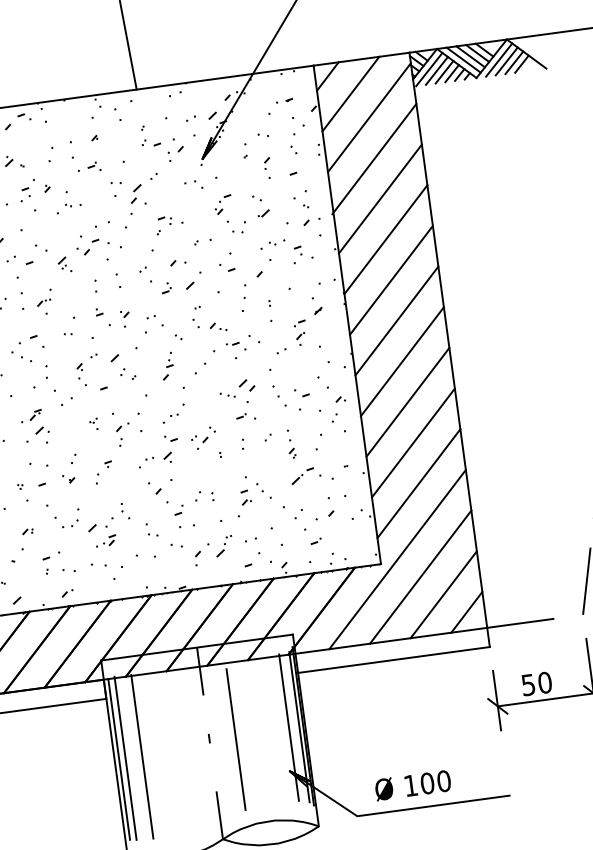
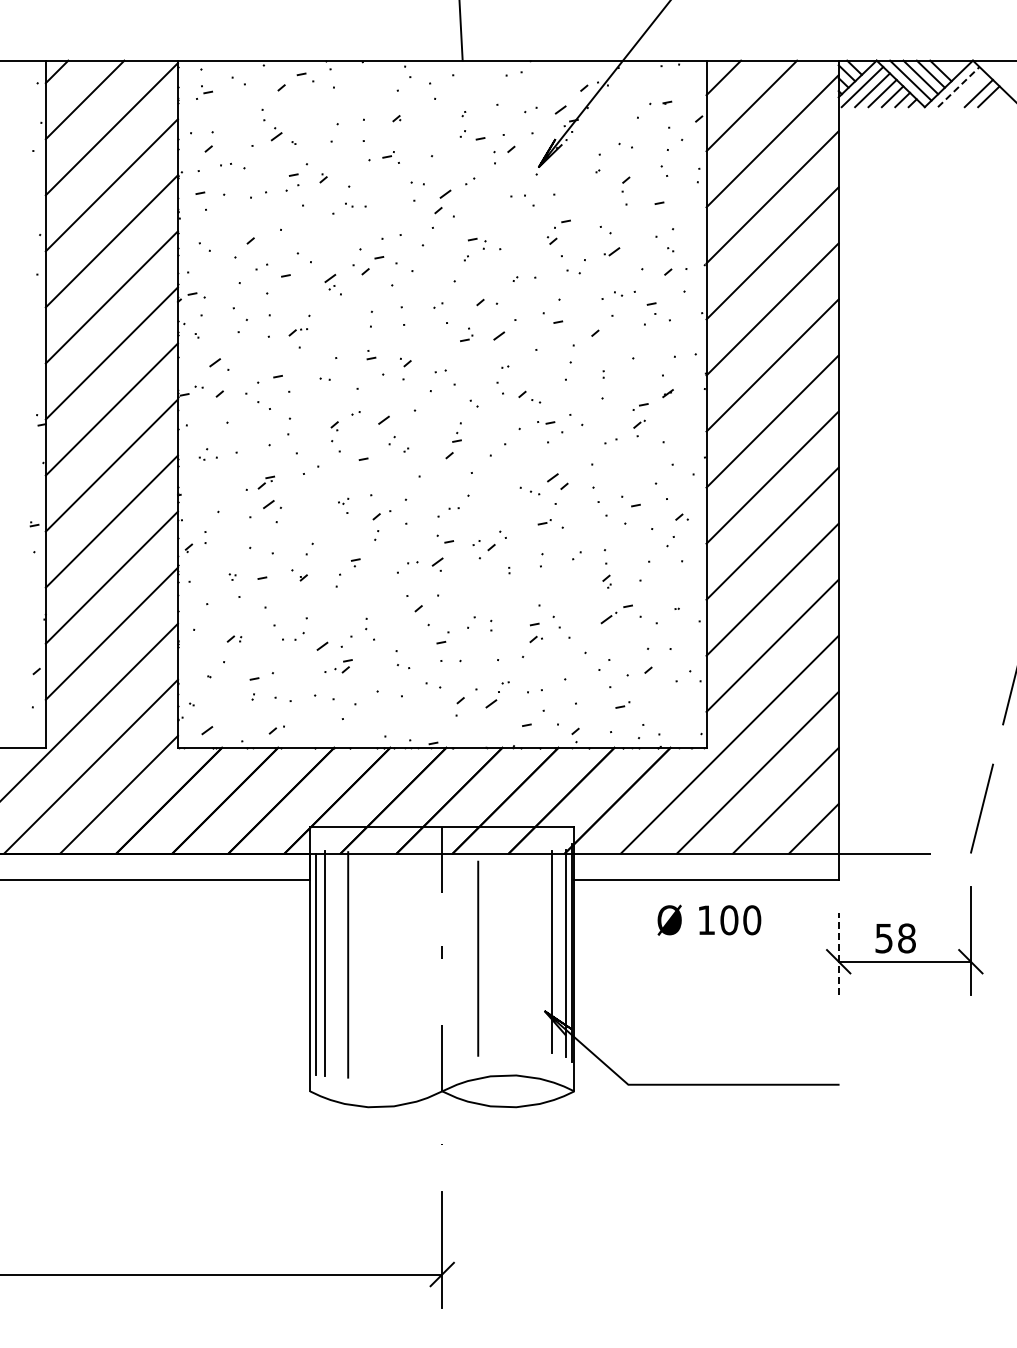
line: (499, 60) -> (958, 87), solid -> dashed
line: (506, 61) -> (968, 90), removed
text: (544, 682) -> (906, 938), 50 -> 58
line: (496, 700) -> (838, 953), solid -> dashed
text: (413, 784) -> (709, 919), moved

